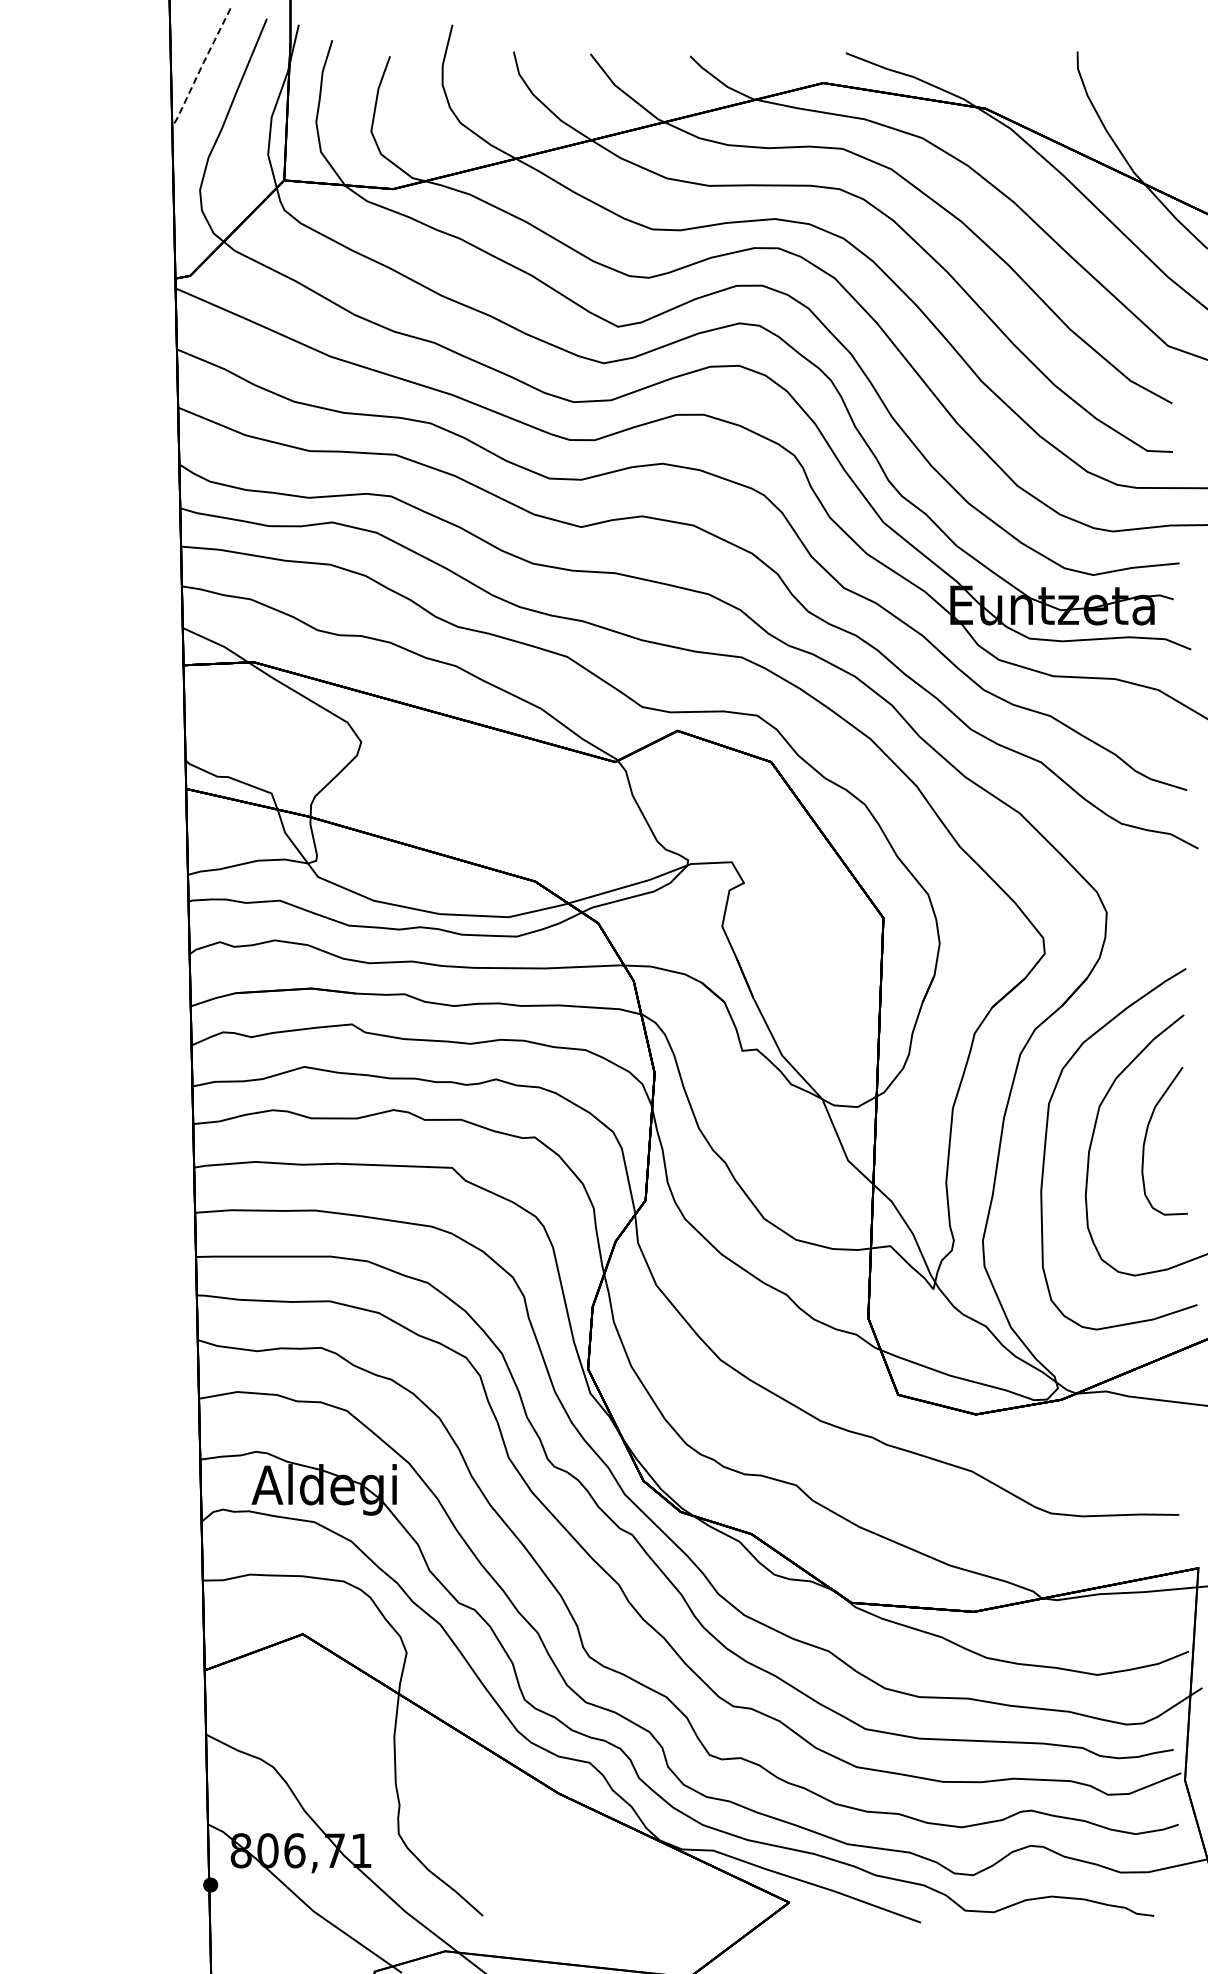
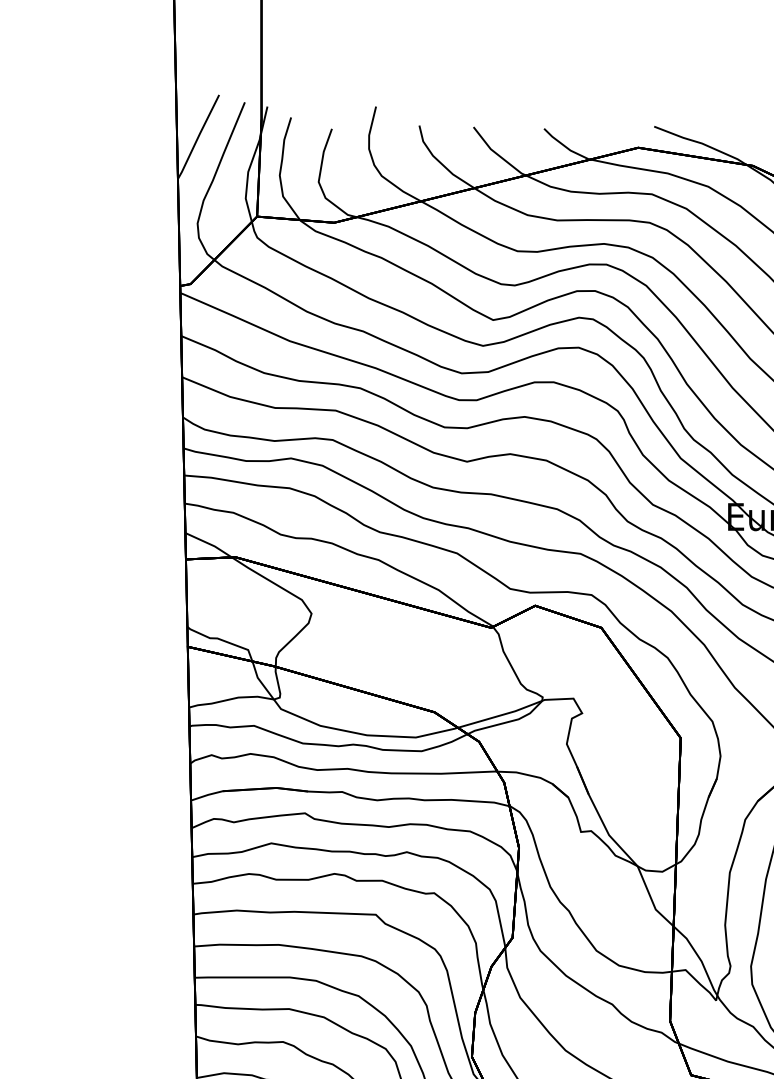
line: (200, 68) -> (197, 137), dashed -> solid

